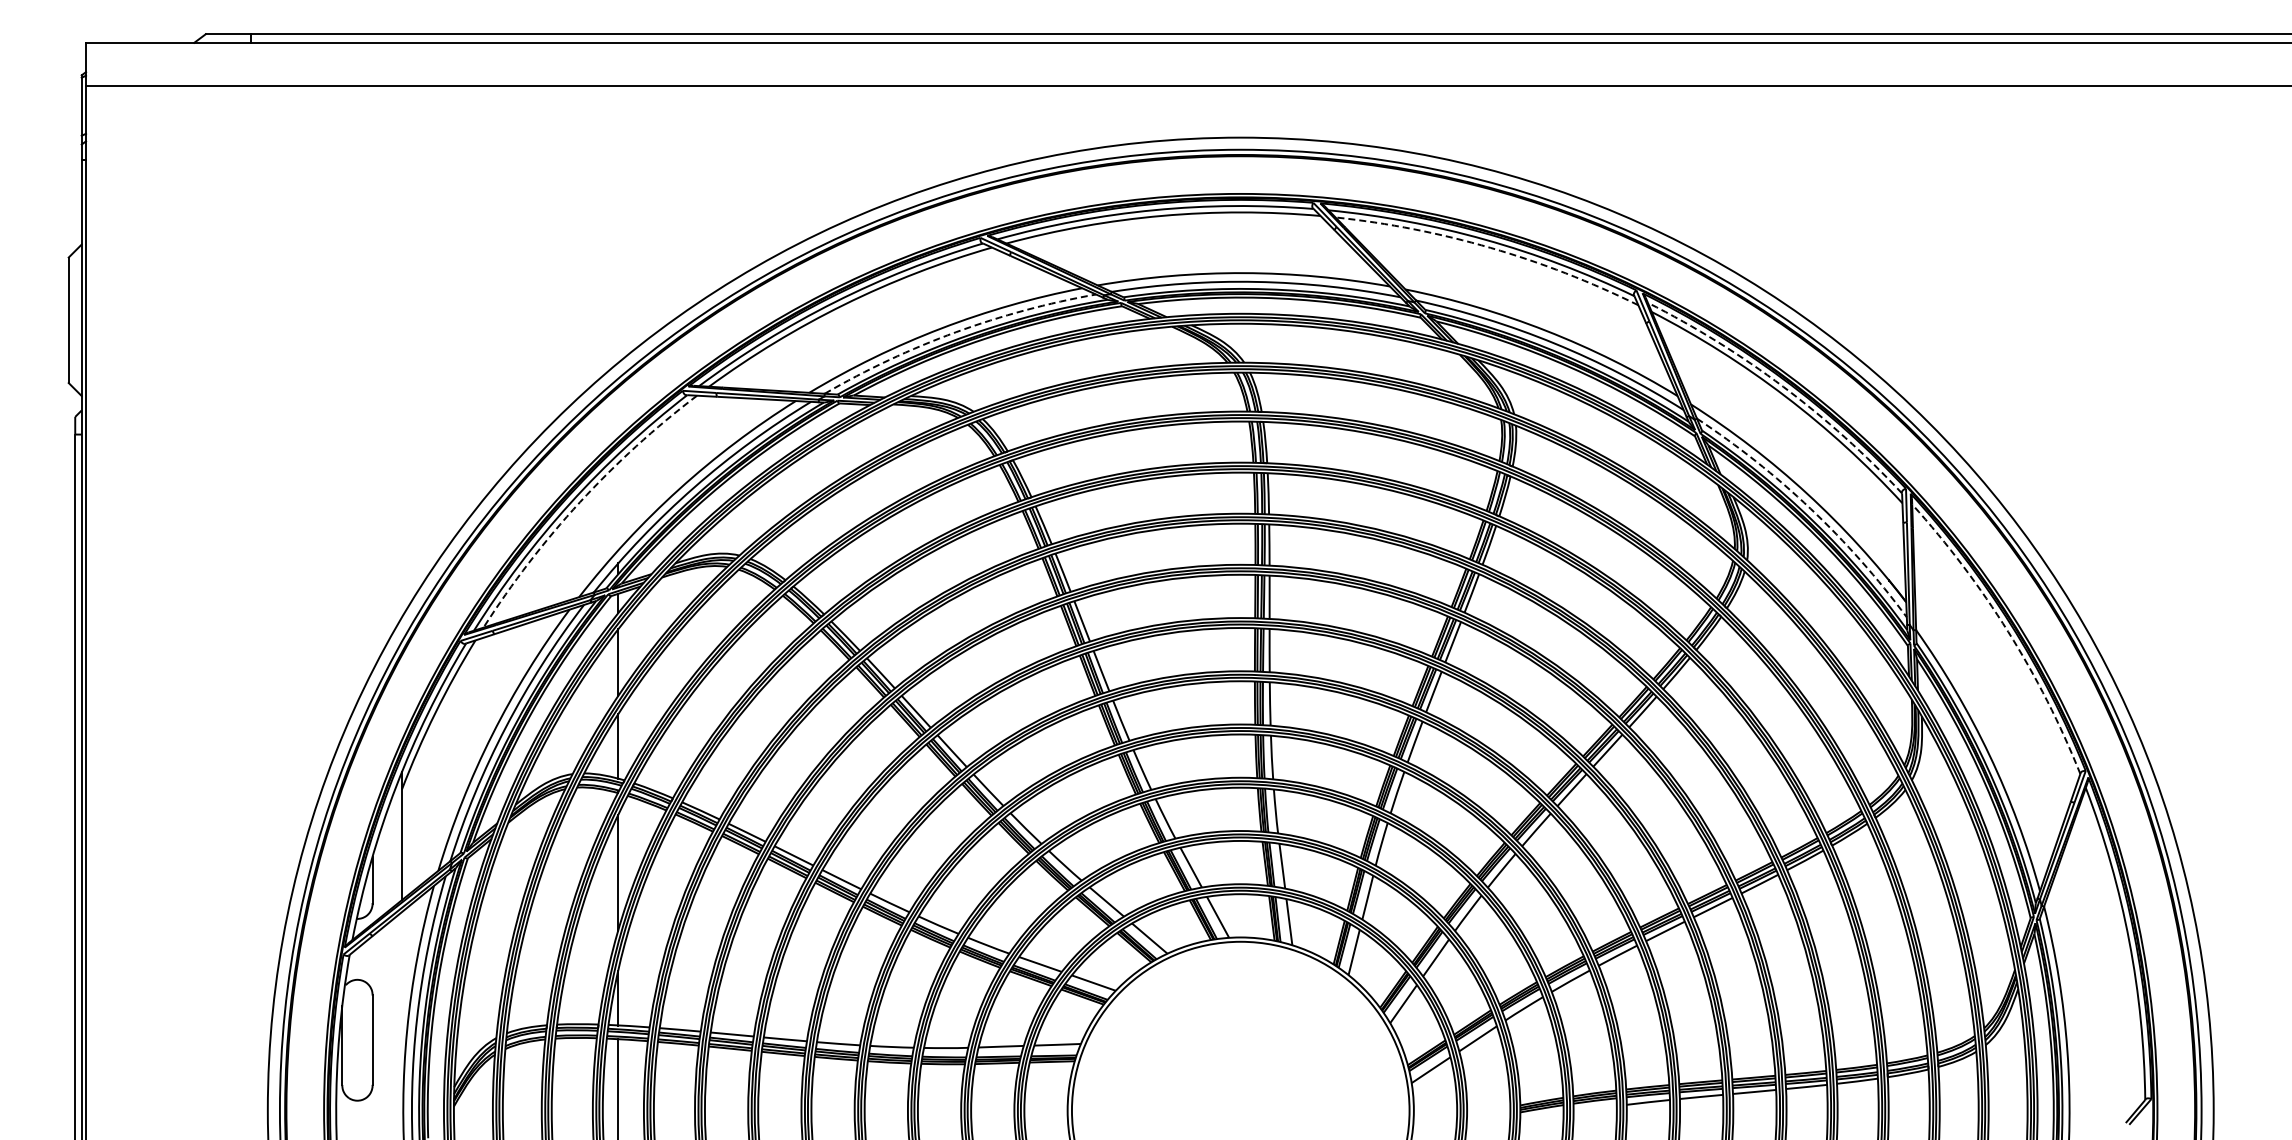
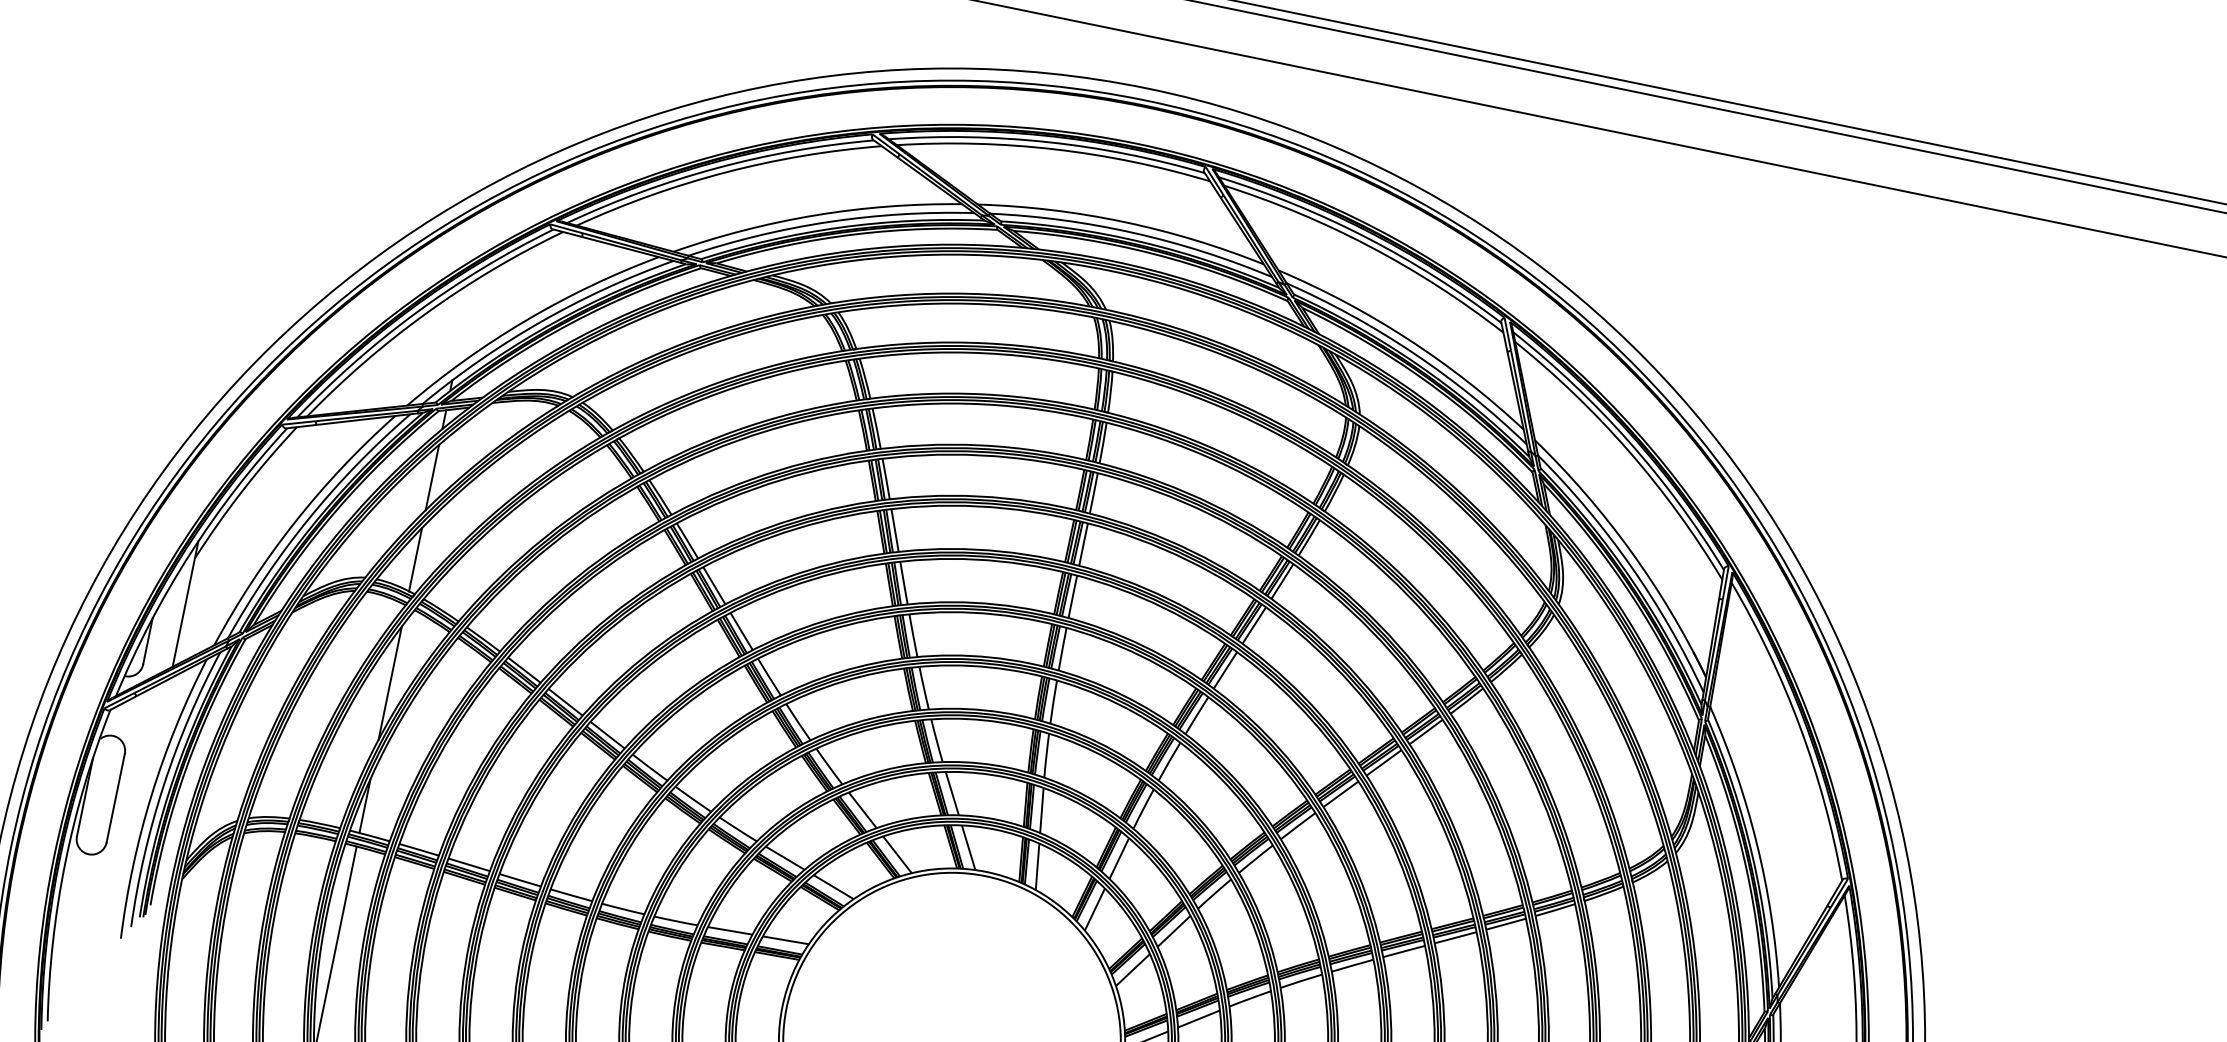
arc: (1490, 247) -> (1370, 246), dashed -> solid
arc: (956, 332) -> (830, 222), dashed -> solid
arc: (1783, 386) -> (1629, 441), dashed -> solid
arc: (580, 502) -> (427, 313), dashed -> solid
arc: (1810, 508) -> (1631, 566), dashed -> solid
arc: (2008, 631) -> (1800, 726), dashed -> solid

